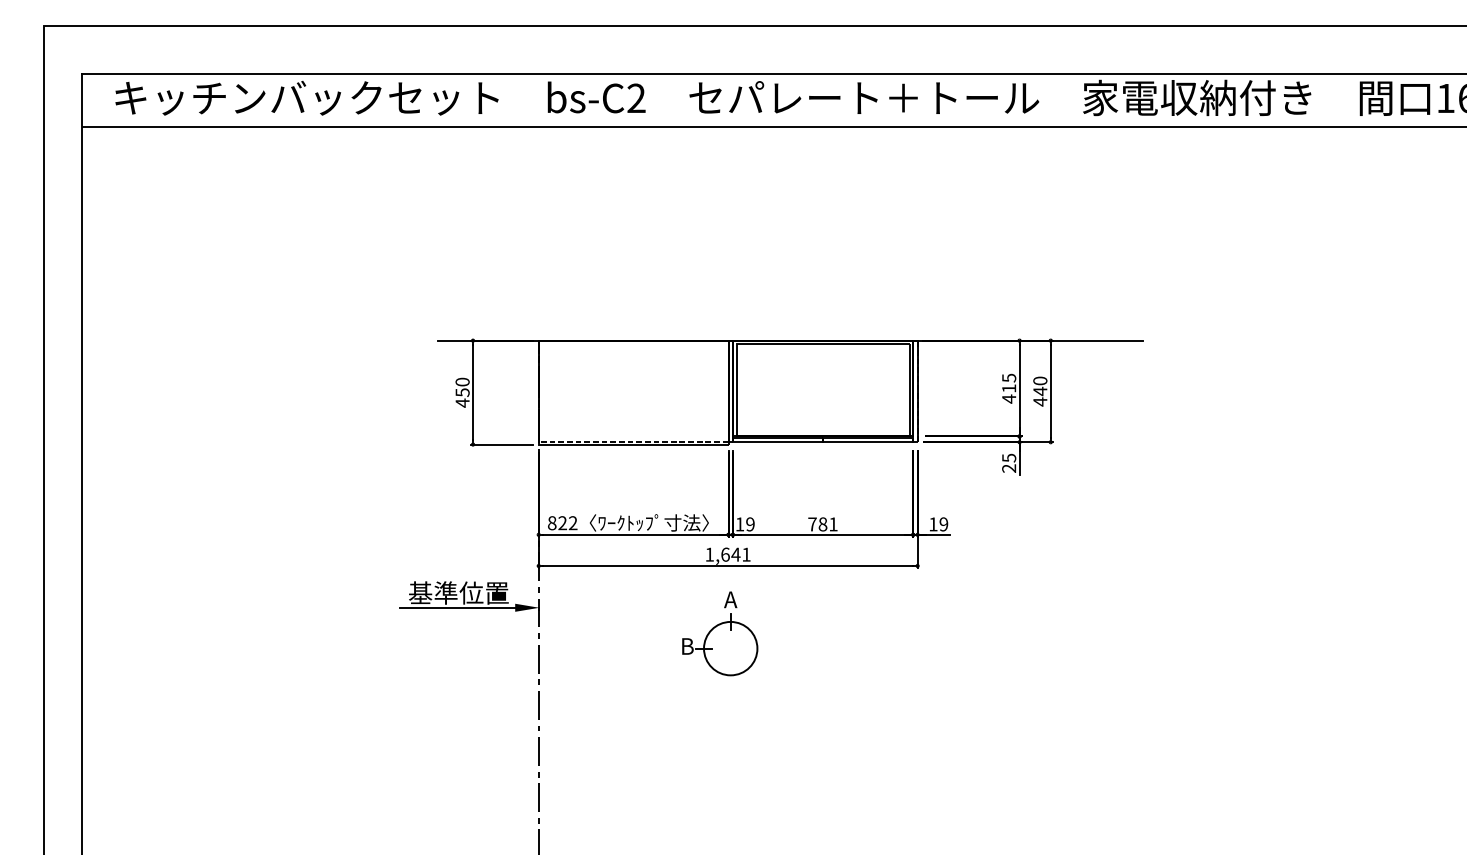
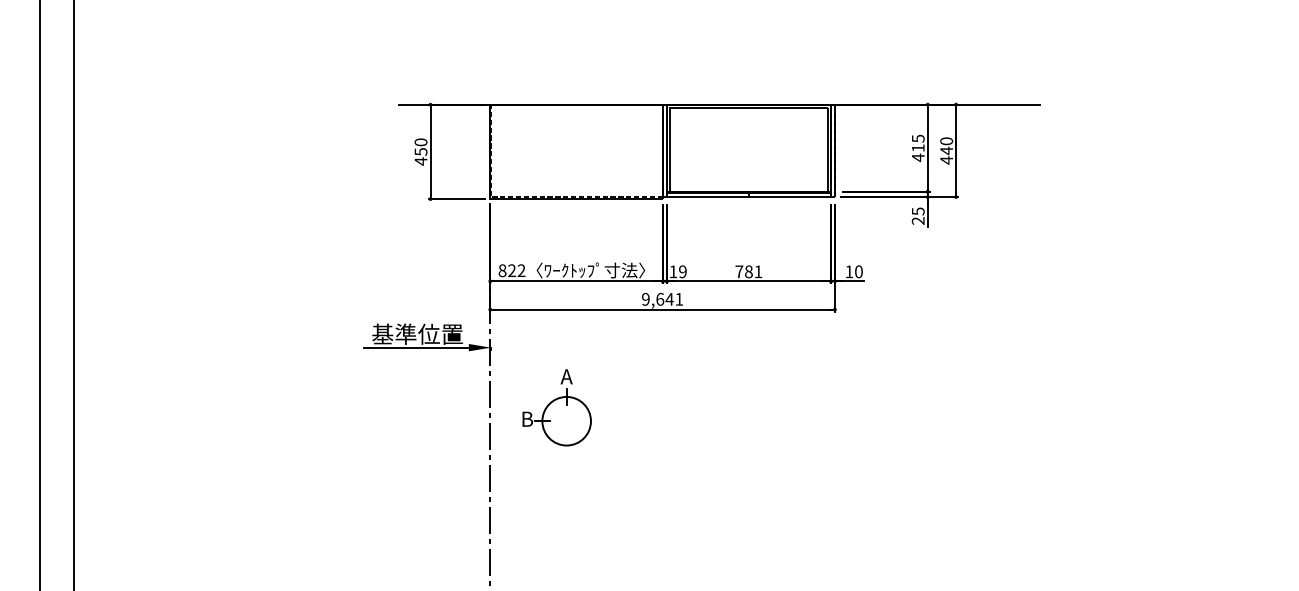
text: (943, 524) -> (858, 271), 19 -> 10
text: (709, 554) -> (645, 299), 1,641 -> 9,641
part: (720, 633) -> (557, 407), moved

